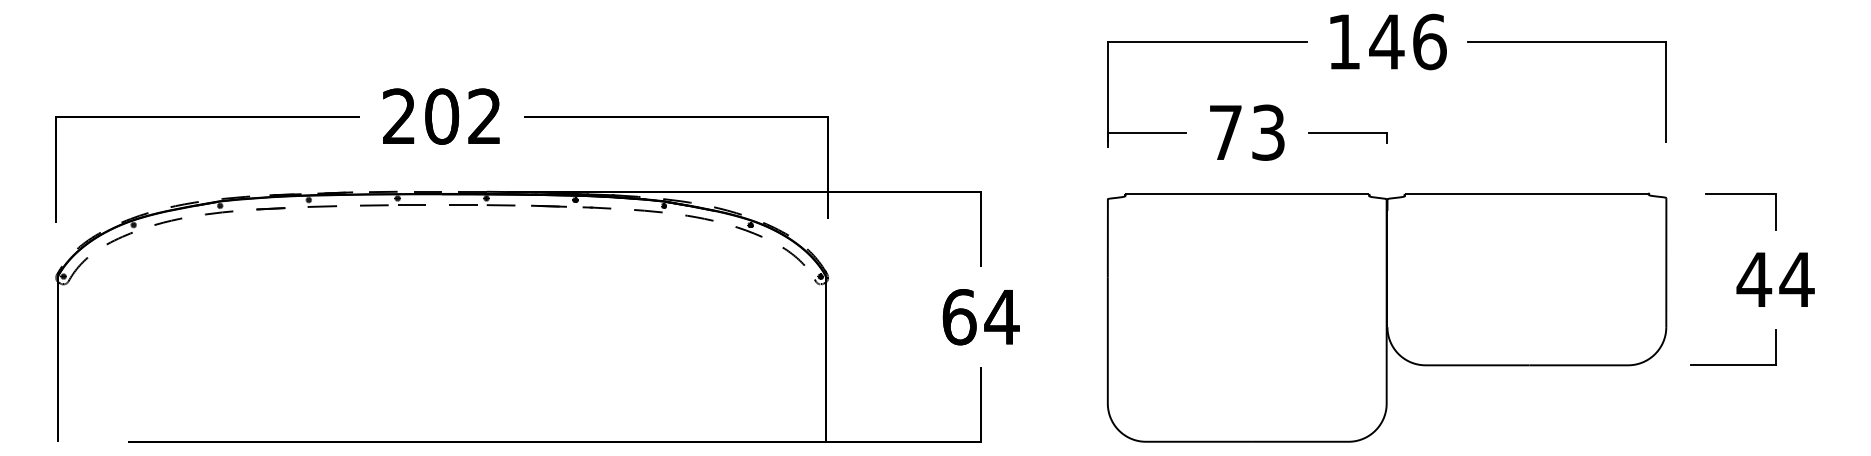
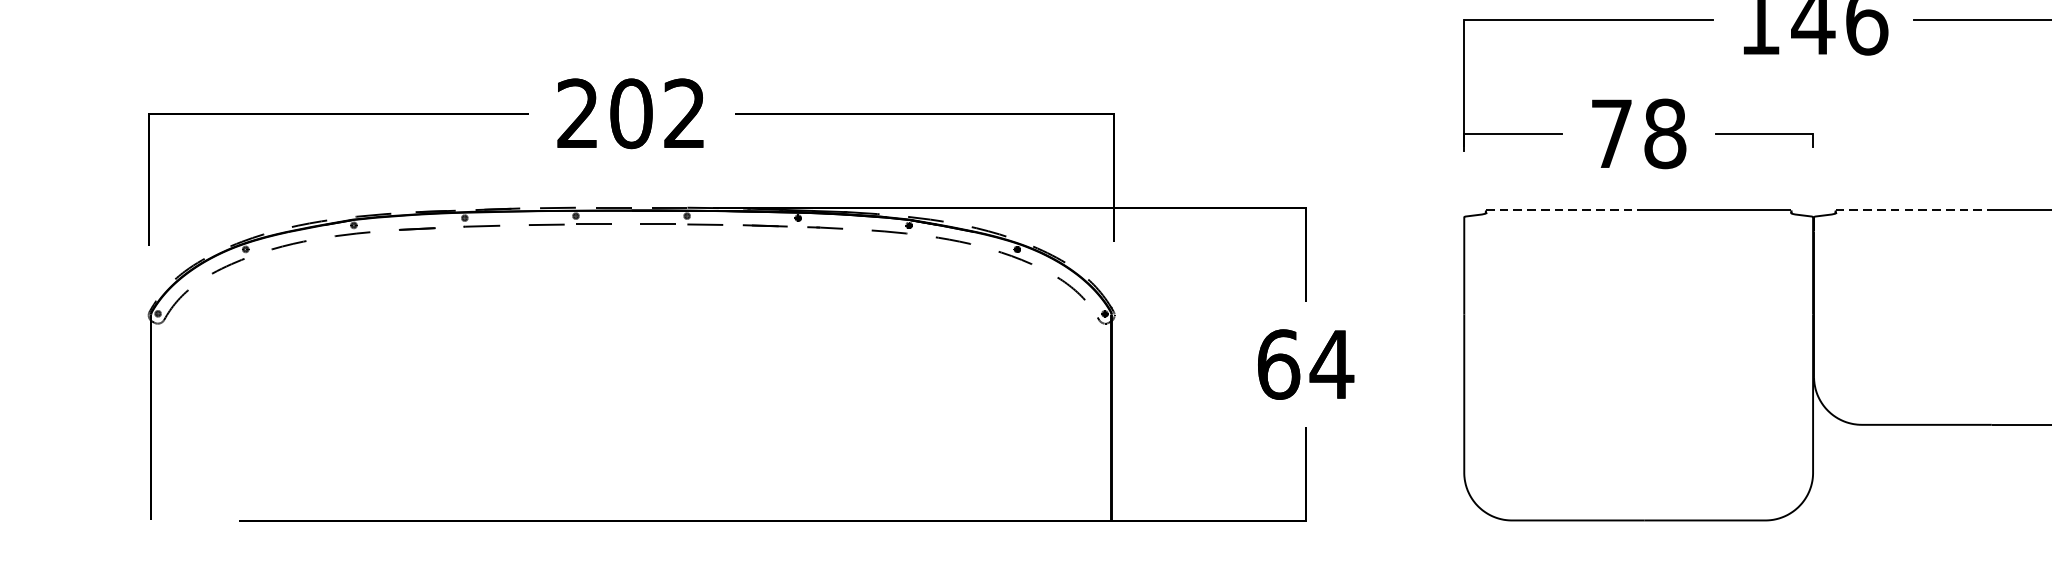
text: (1268, 132) -> (1665, 133), 73 -> 78
line: (1189, 193) -> (1566, 209), solid -> dashed
line: (1467, 193) -> (1914, 209), solid -> dashed

